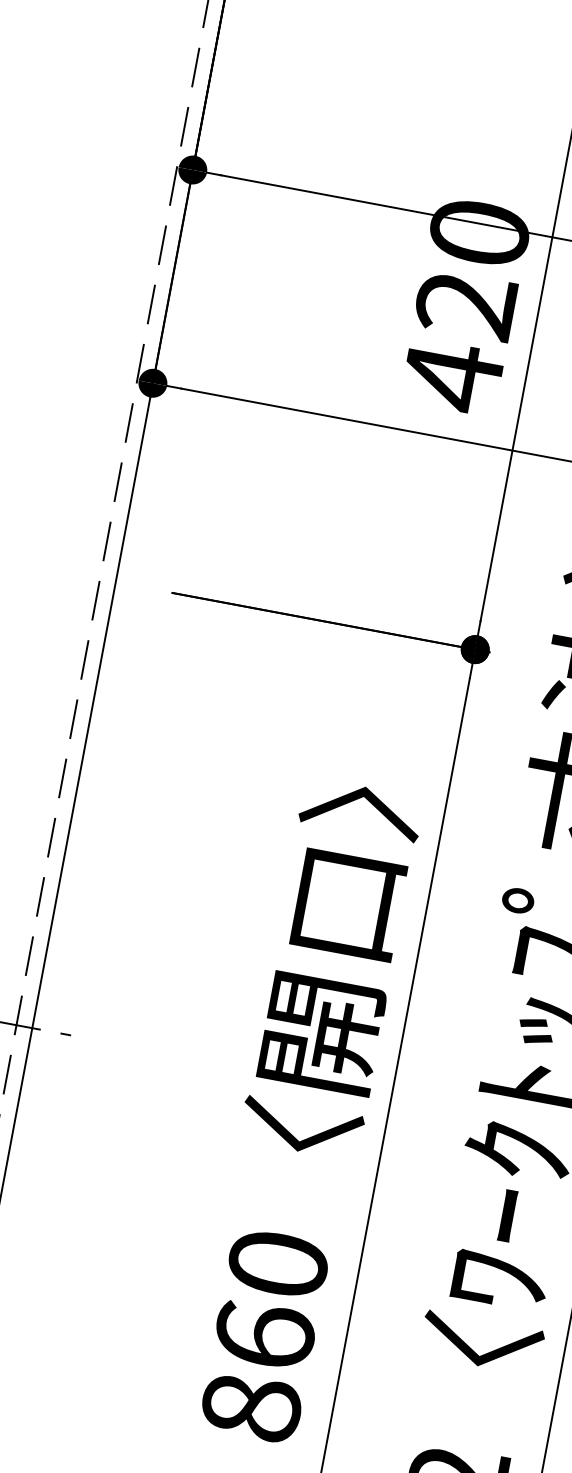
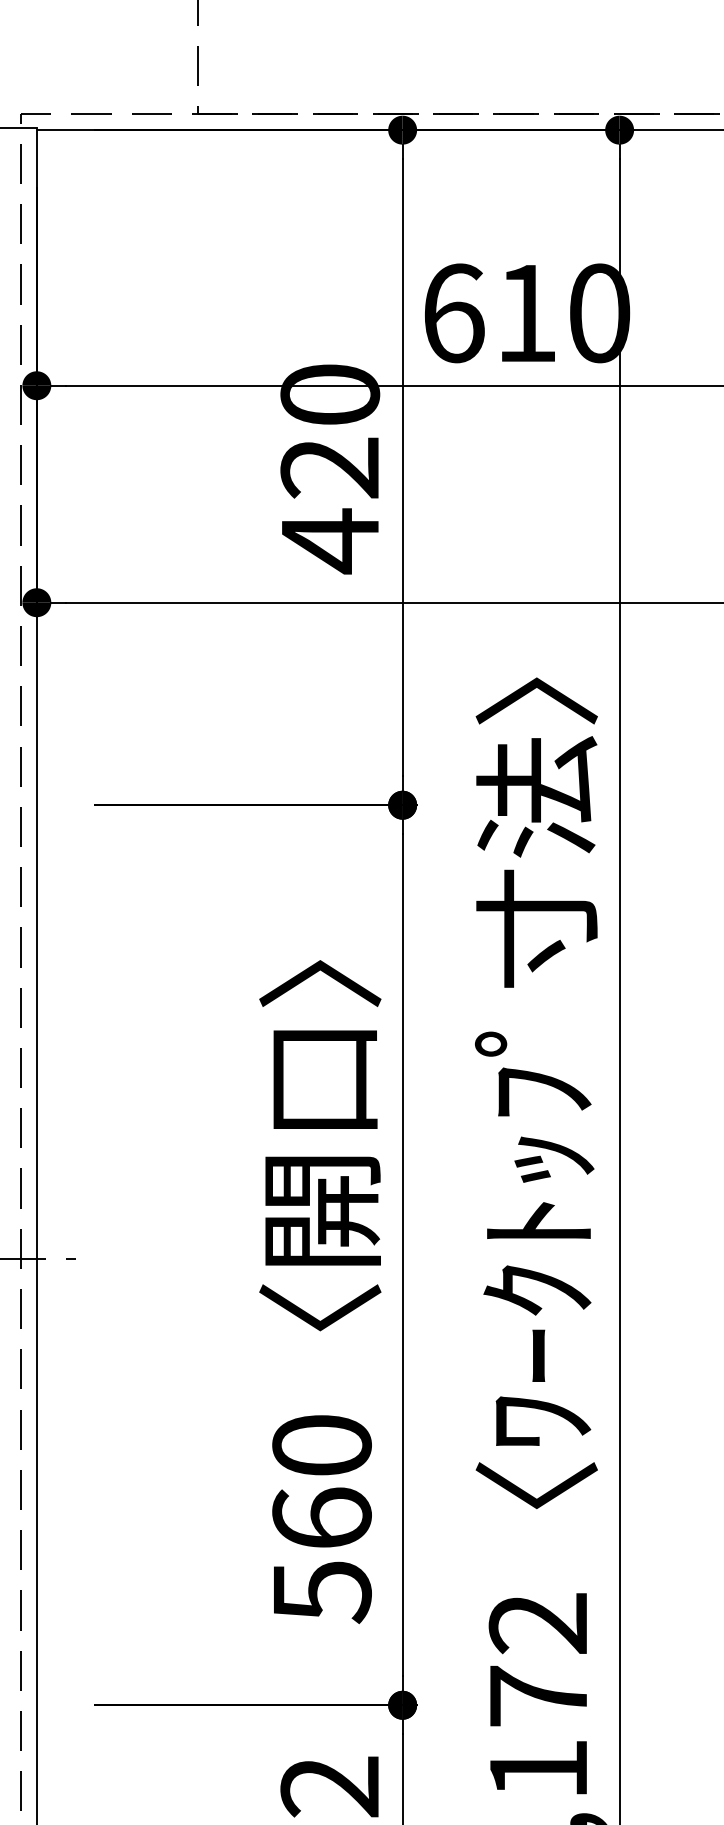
text: (250, 1408) -> (321, 1592), 860 -> 560

